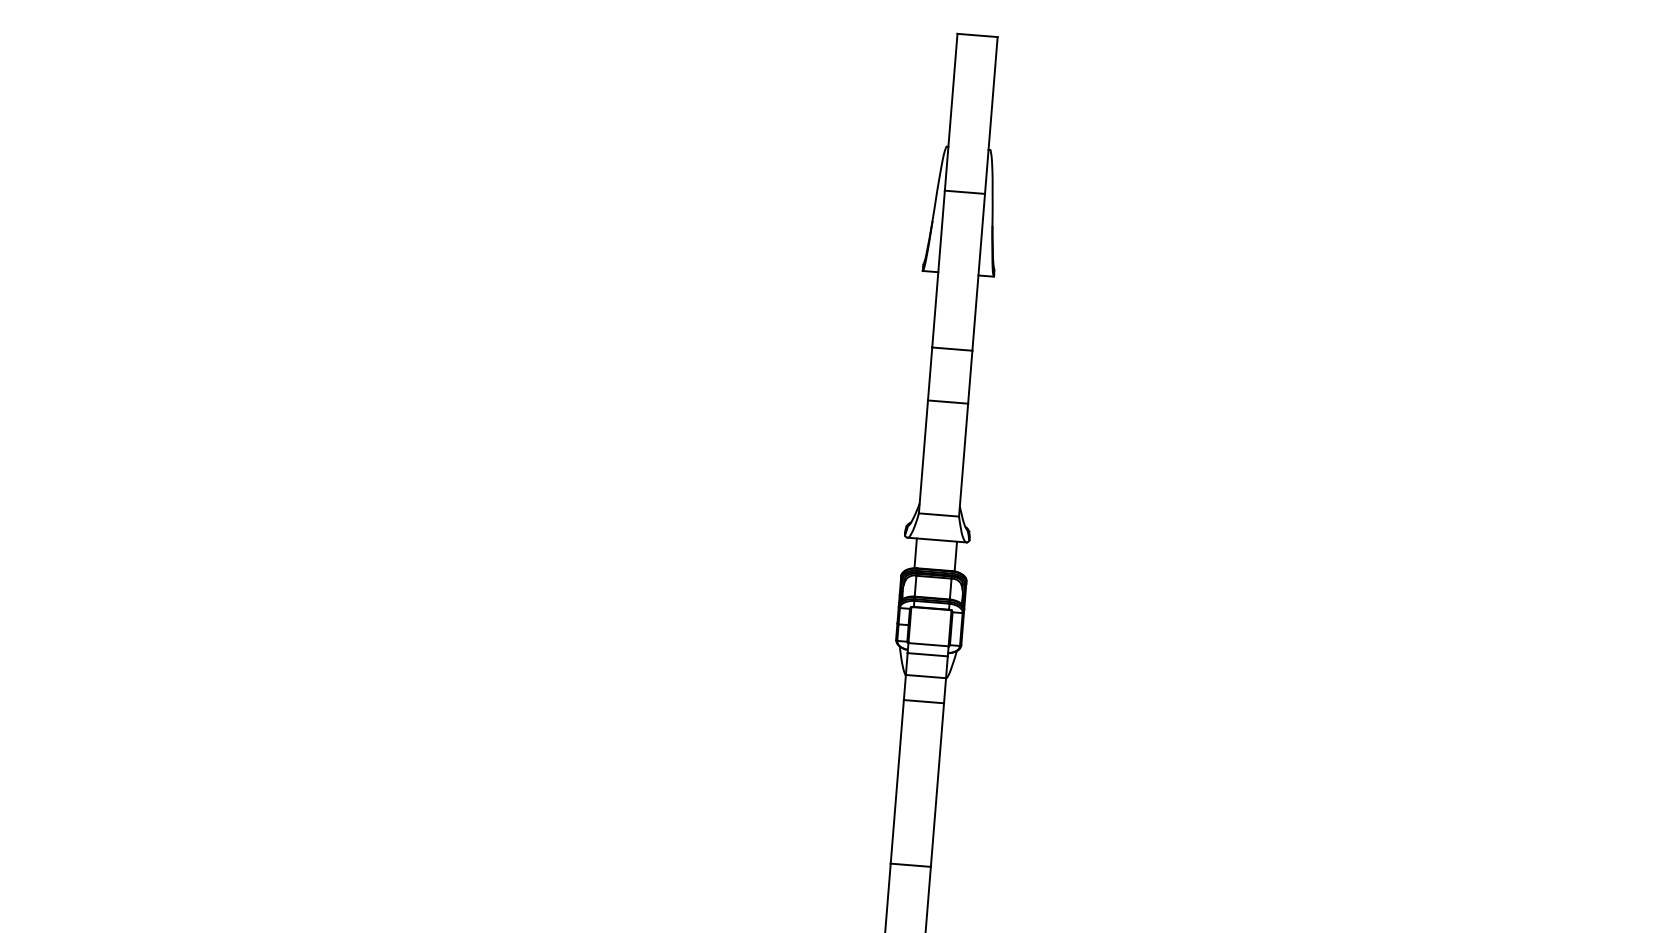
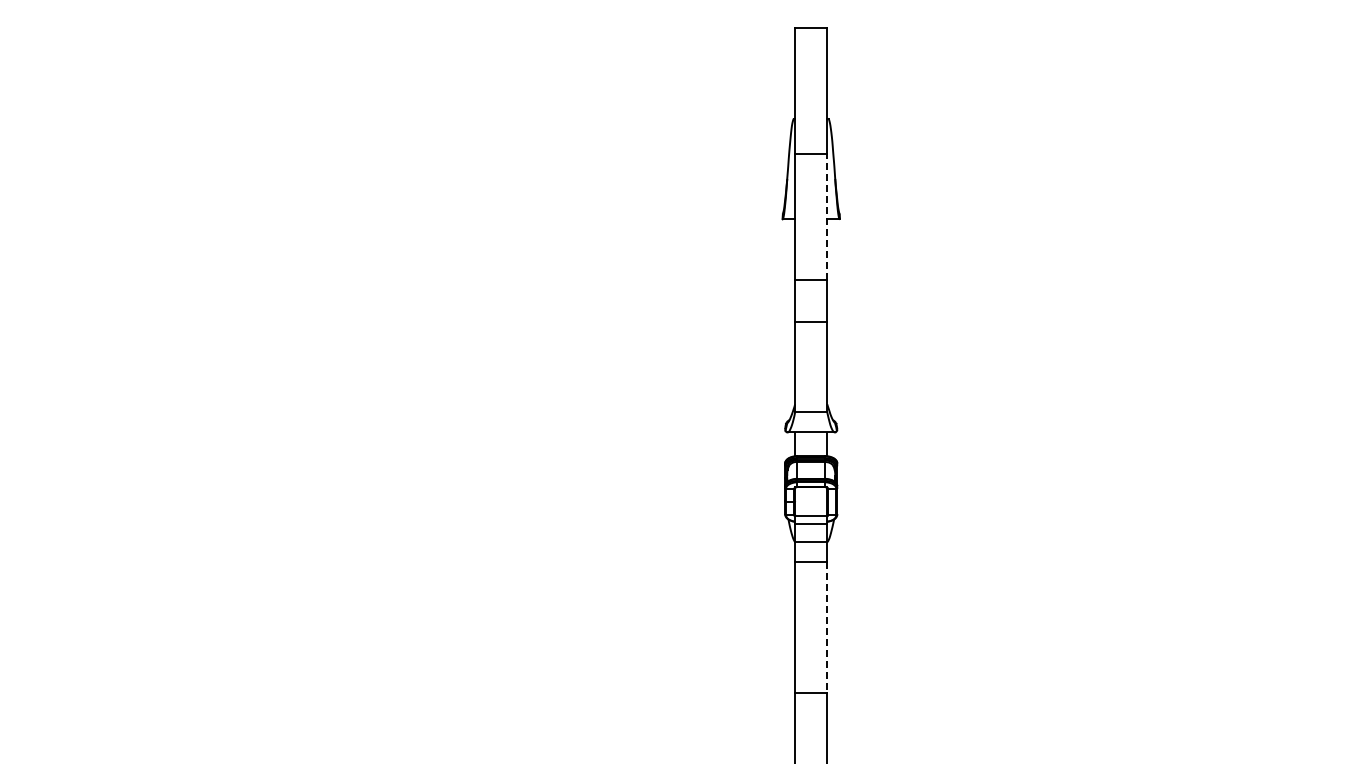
line: (979, 271) -> (827, 216), solid -> dashed
line: (937, 785) -> (827, 627), solid -> dashed

